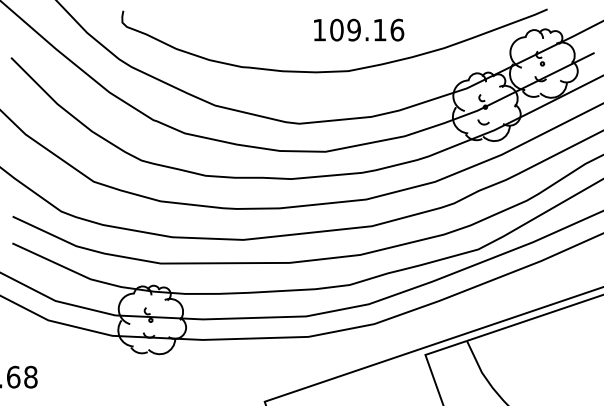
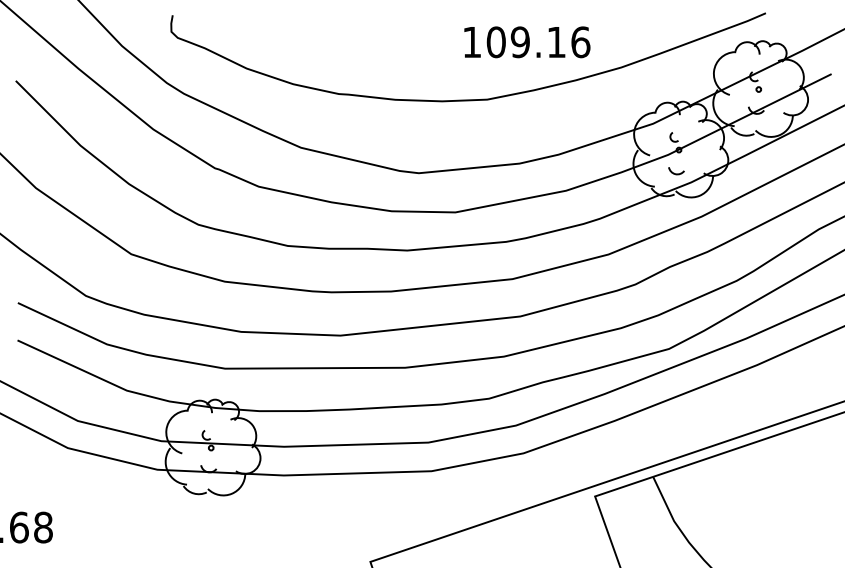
text: (359, 30) -> (527, 42), moved

